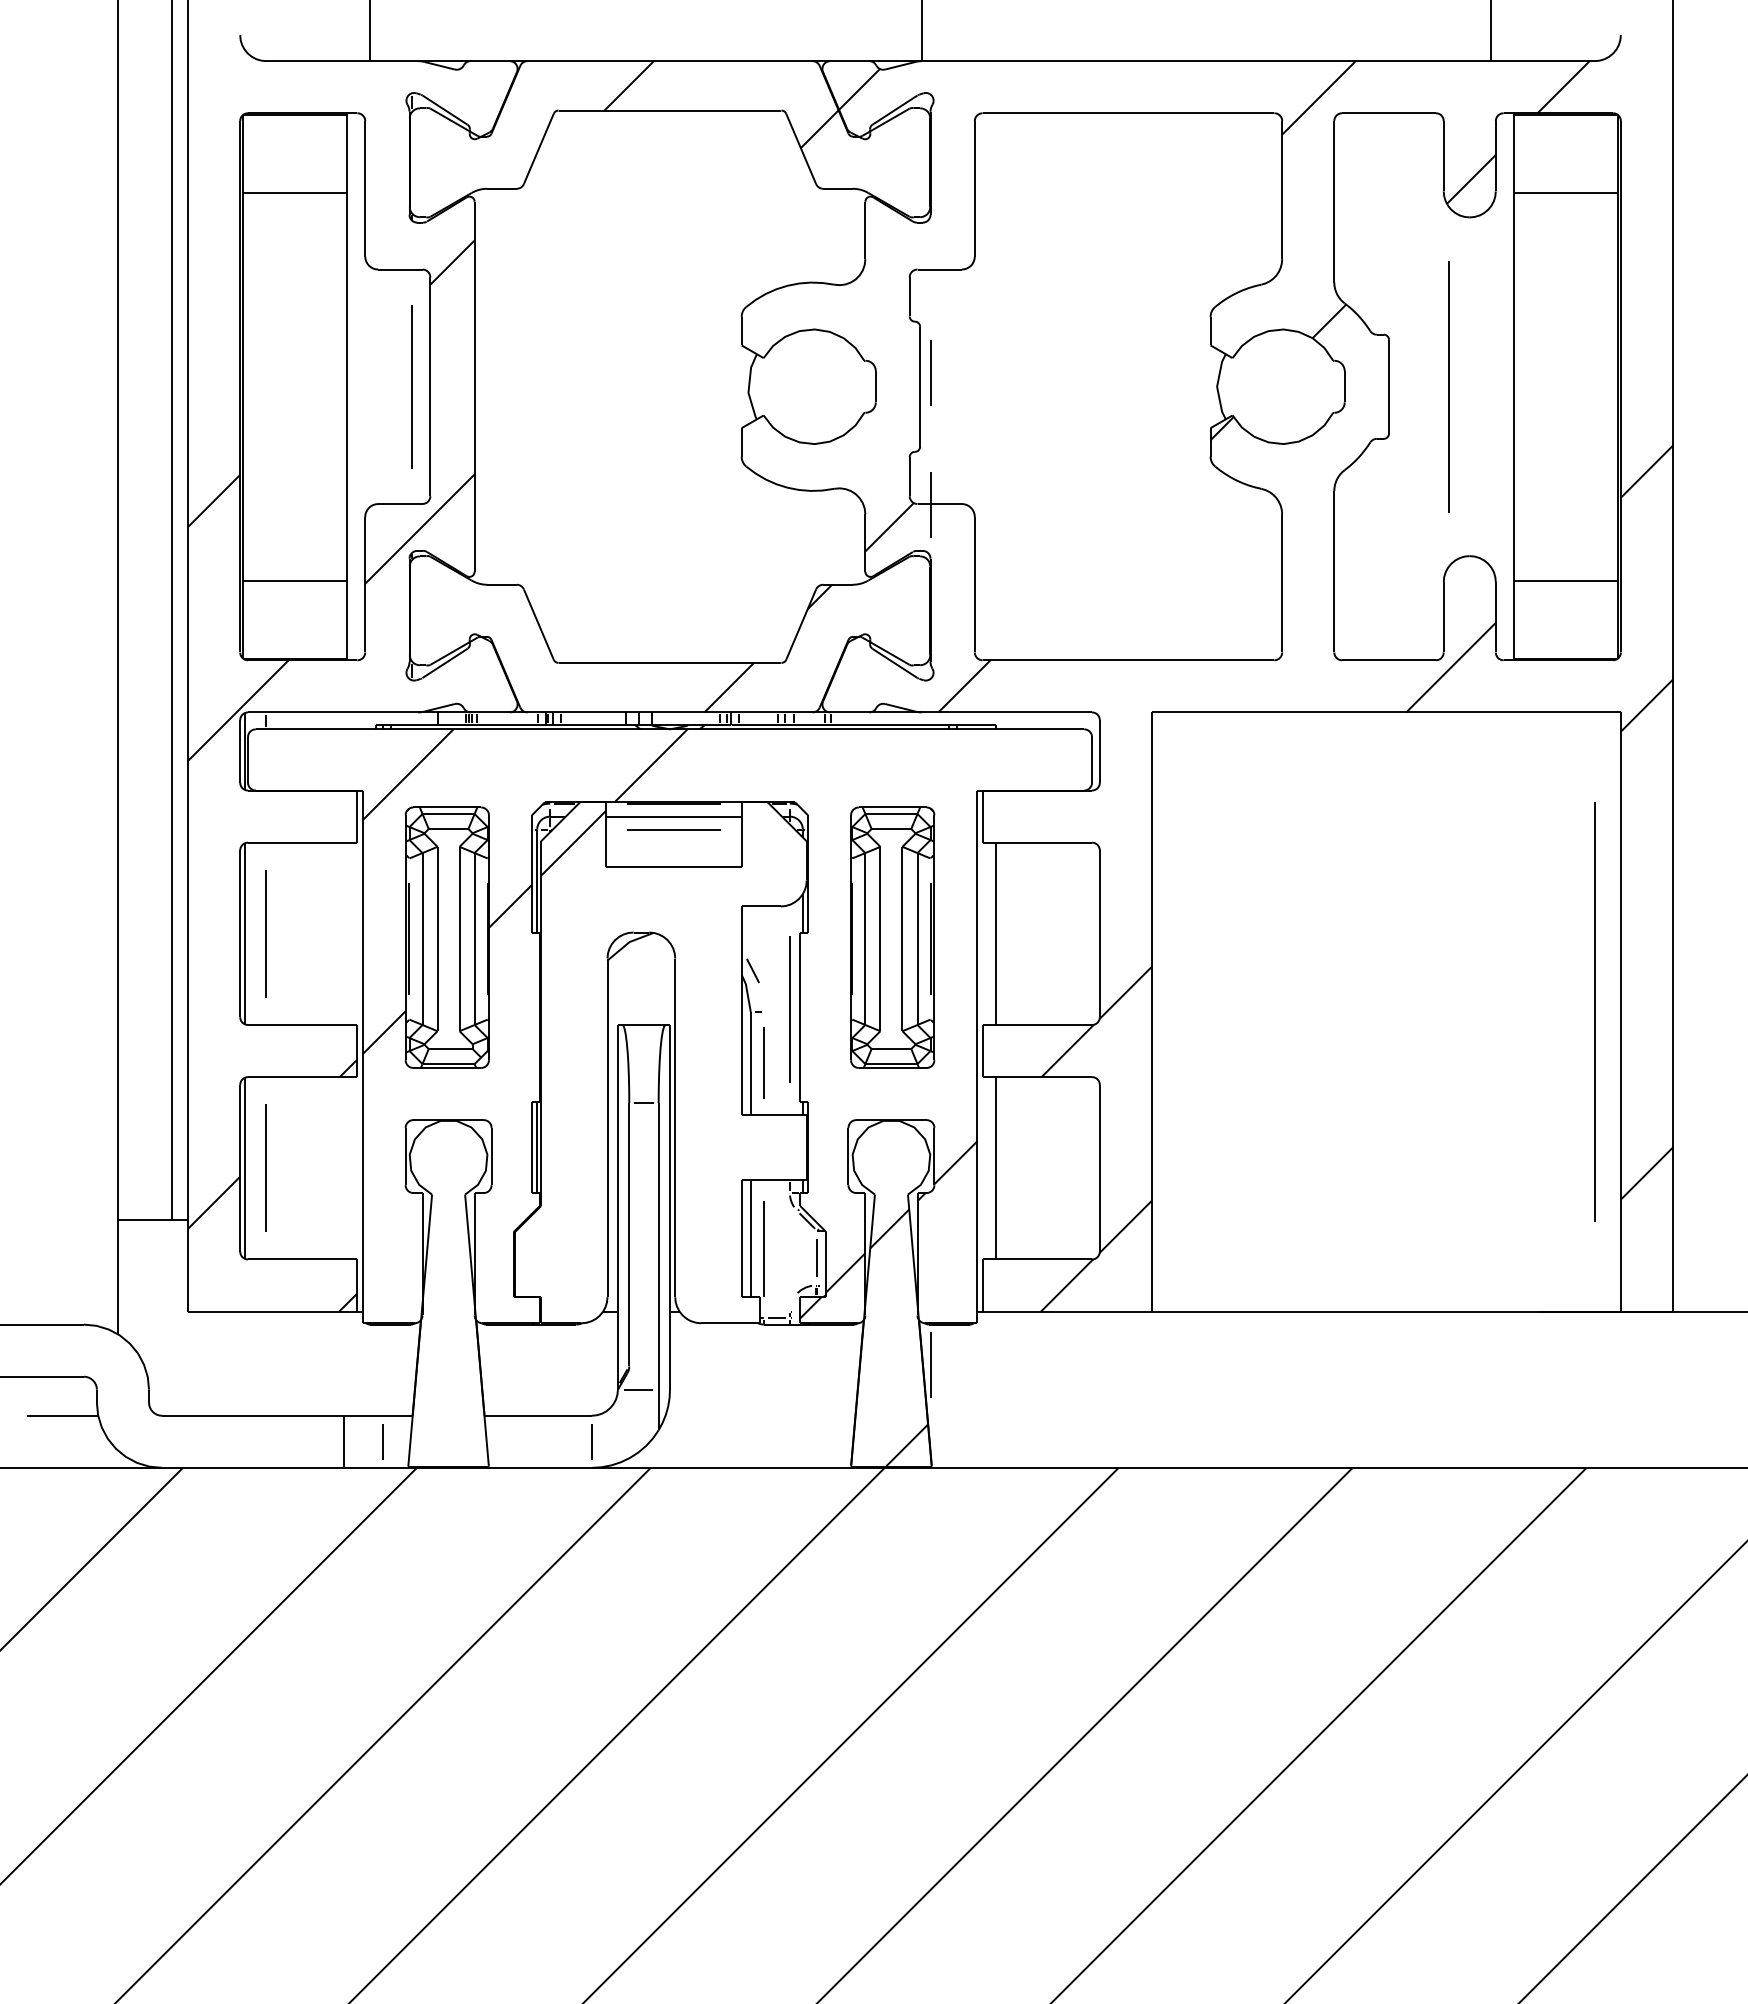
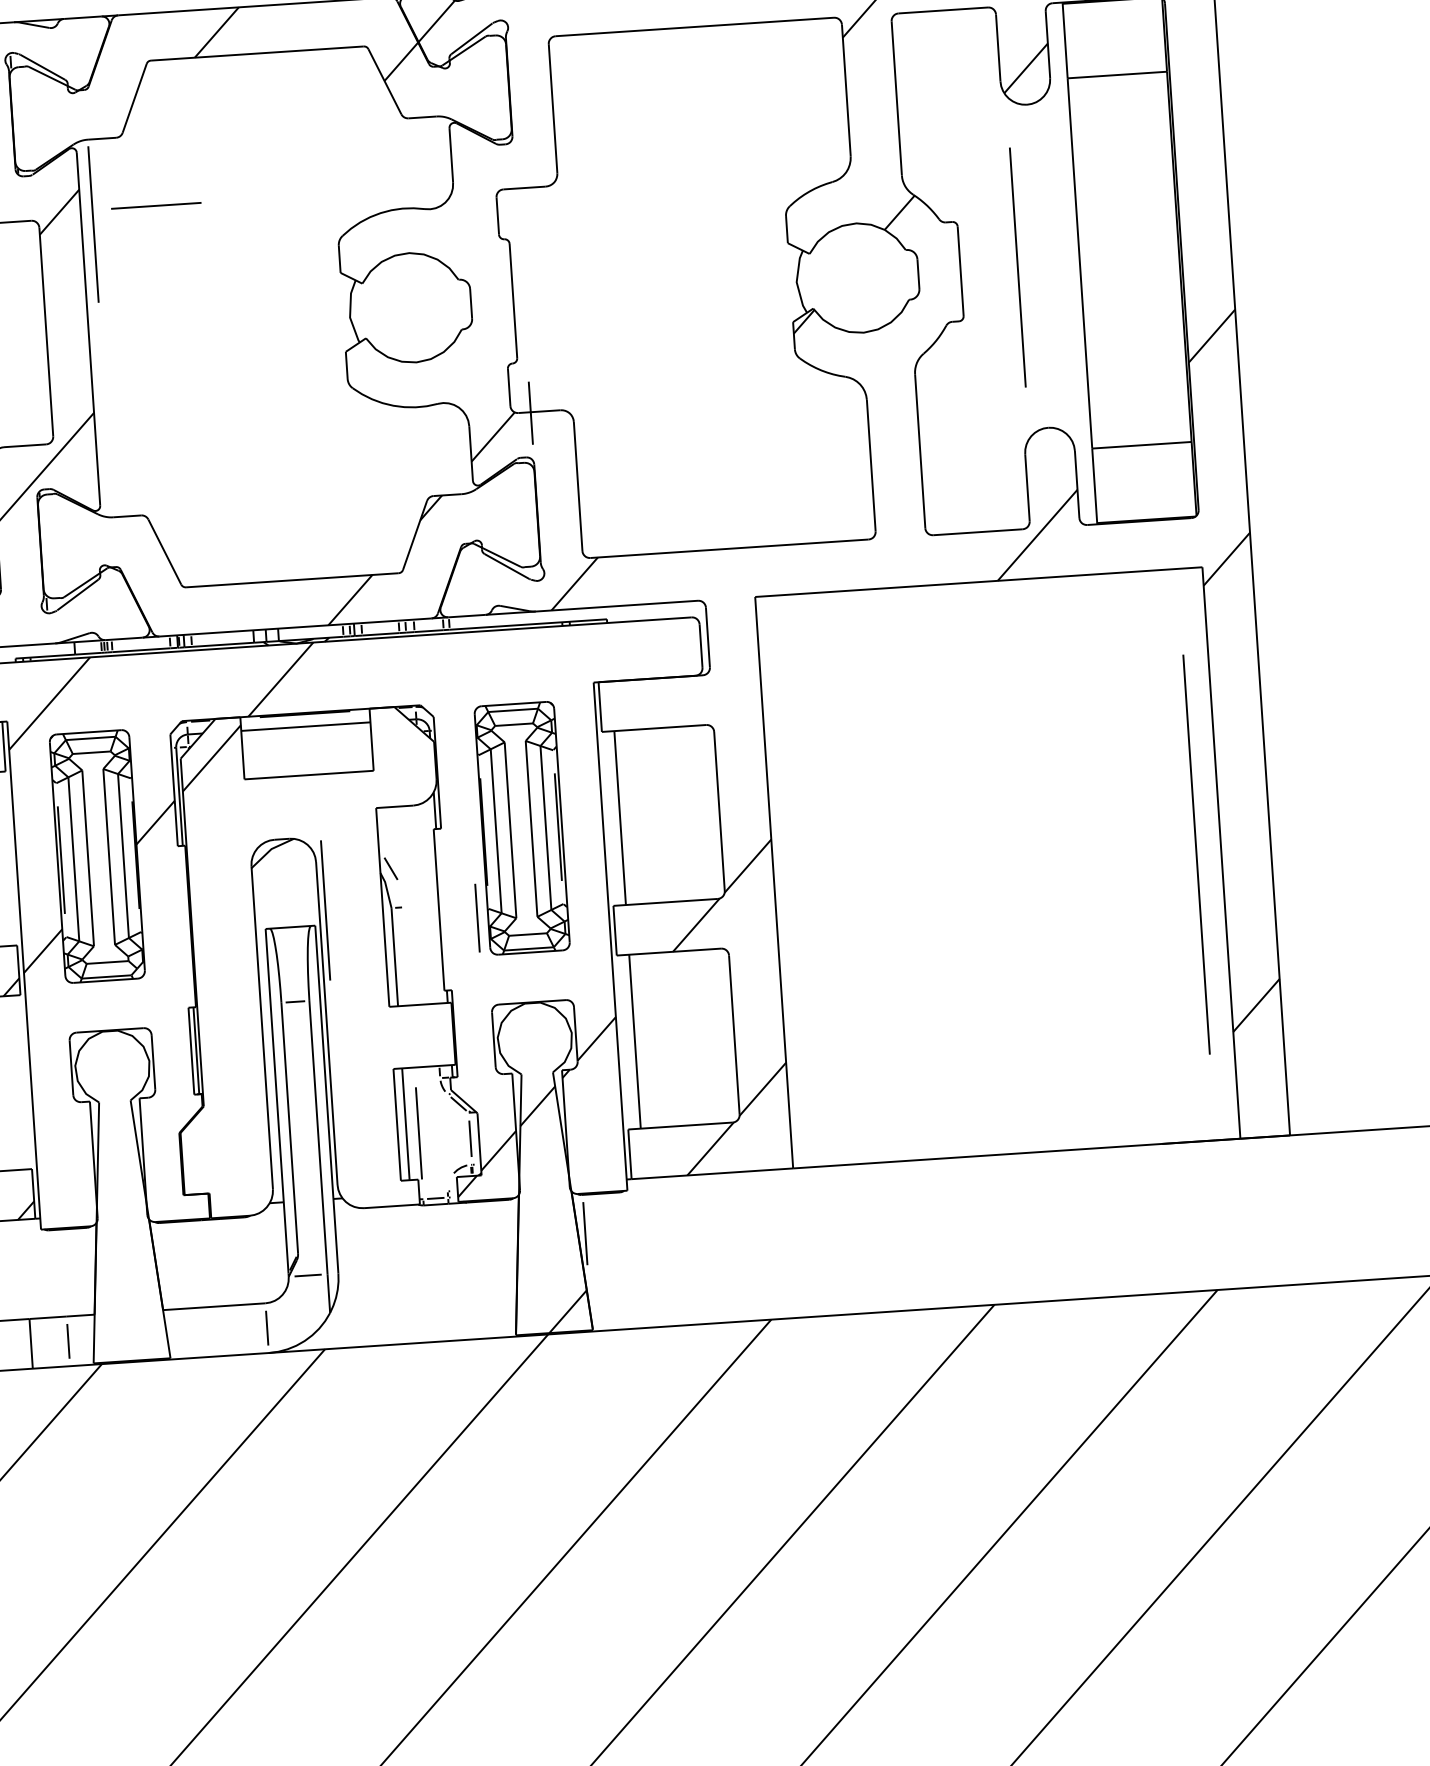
line: (930, 372) -> (522, 286), removed
line: (411, 386) -> (92, 224), moved
line: (673, 829) -> (155, 205), moved
line: (789, 1009) -> (325, 910), moved
line: (763, 1062) -> (477, 917), moved

